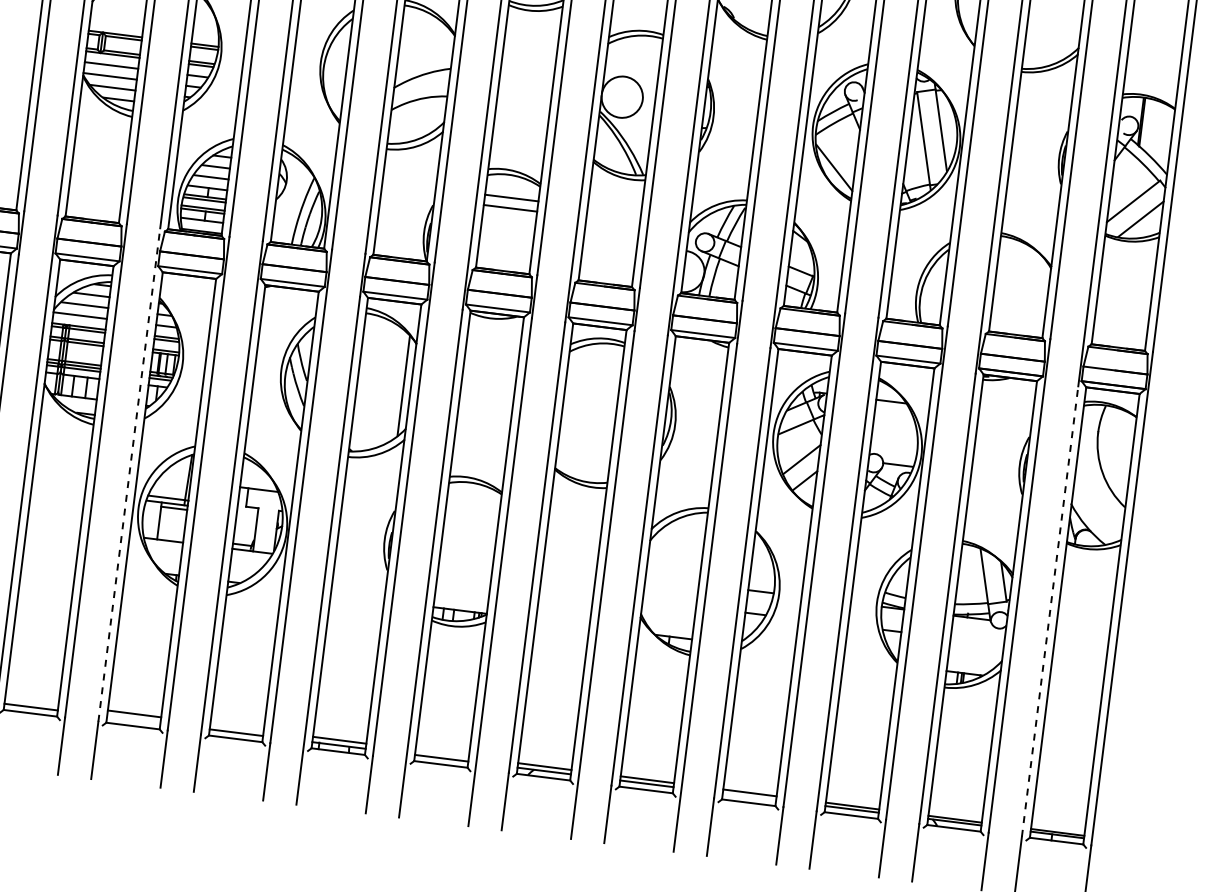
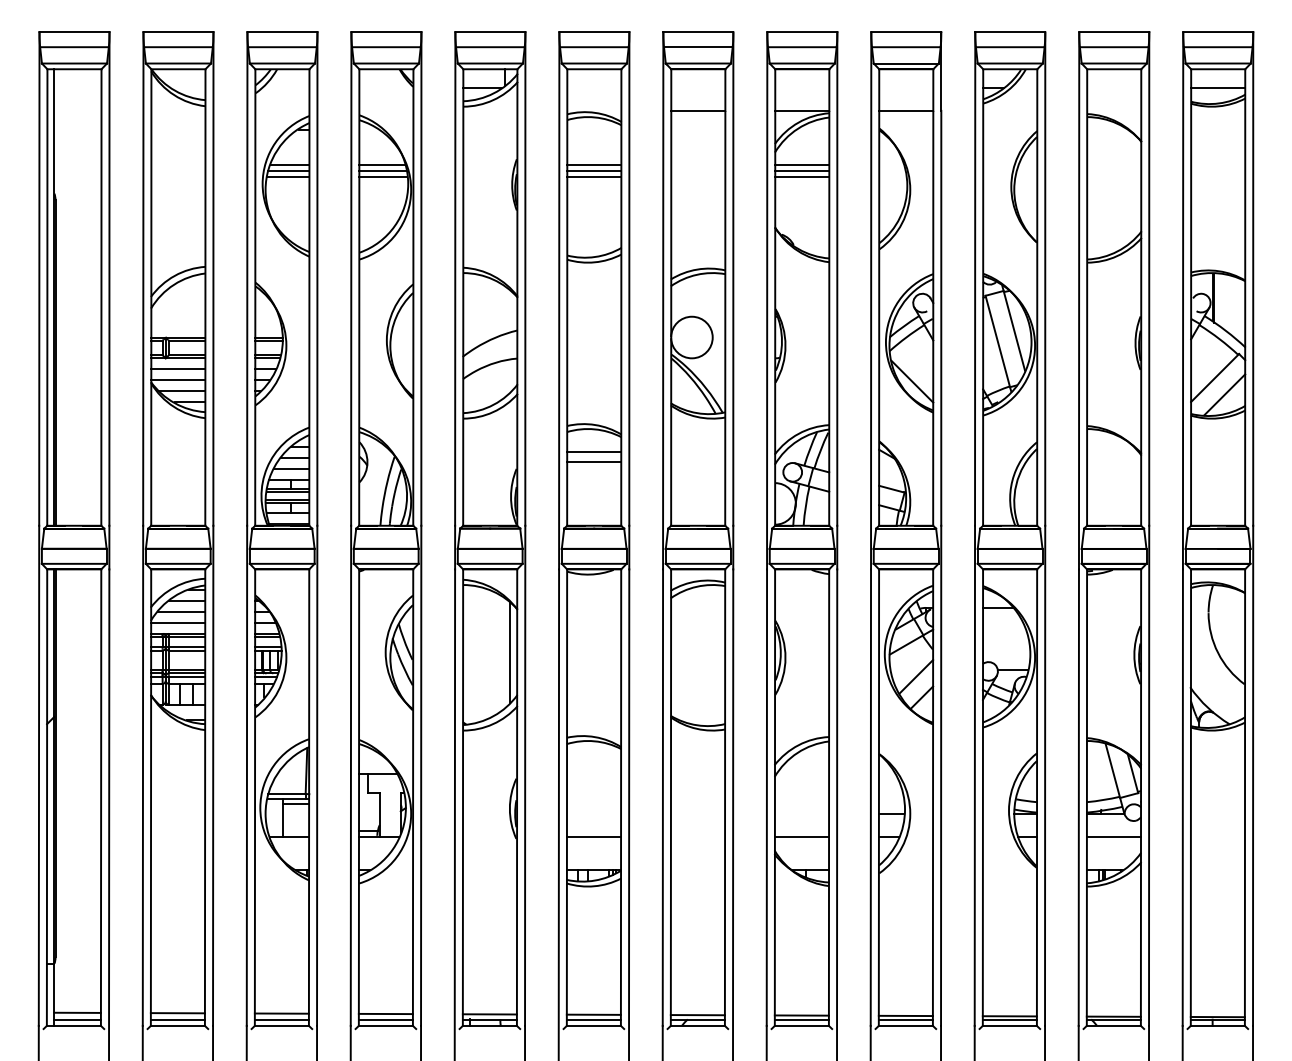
line: (128, 474) -> (246, 775), dashed -> solid
line: (463, 577) -> (593, 836), added
line: (669, 603) -> (801, 836), added
line: (1049, 611) -> (1182, 797), dashed -> solid
line: (976, 641) -> (1113, 836), added
line: (31, 700) -> (177, 1013), added
line: (133, 719) -> (281, 1019), added
line: (236, 726) -> (385, 1013), added
line: (441, 753) -> (593, 1014), added
line: (749, 796) -> (905, 1019), added

